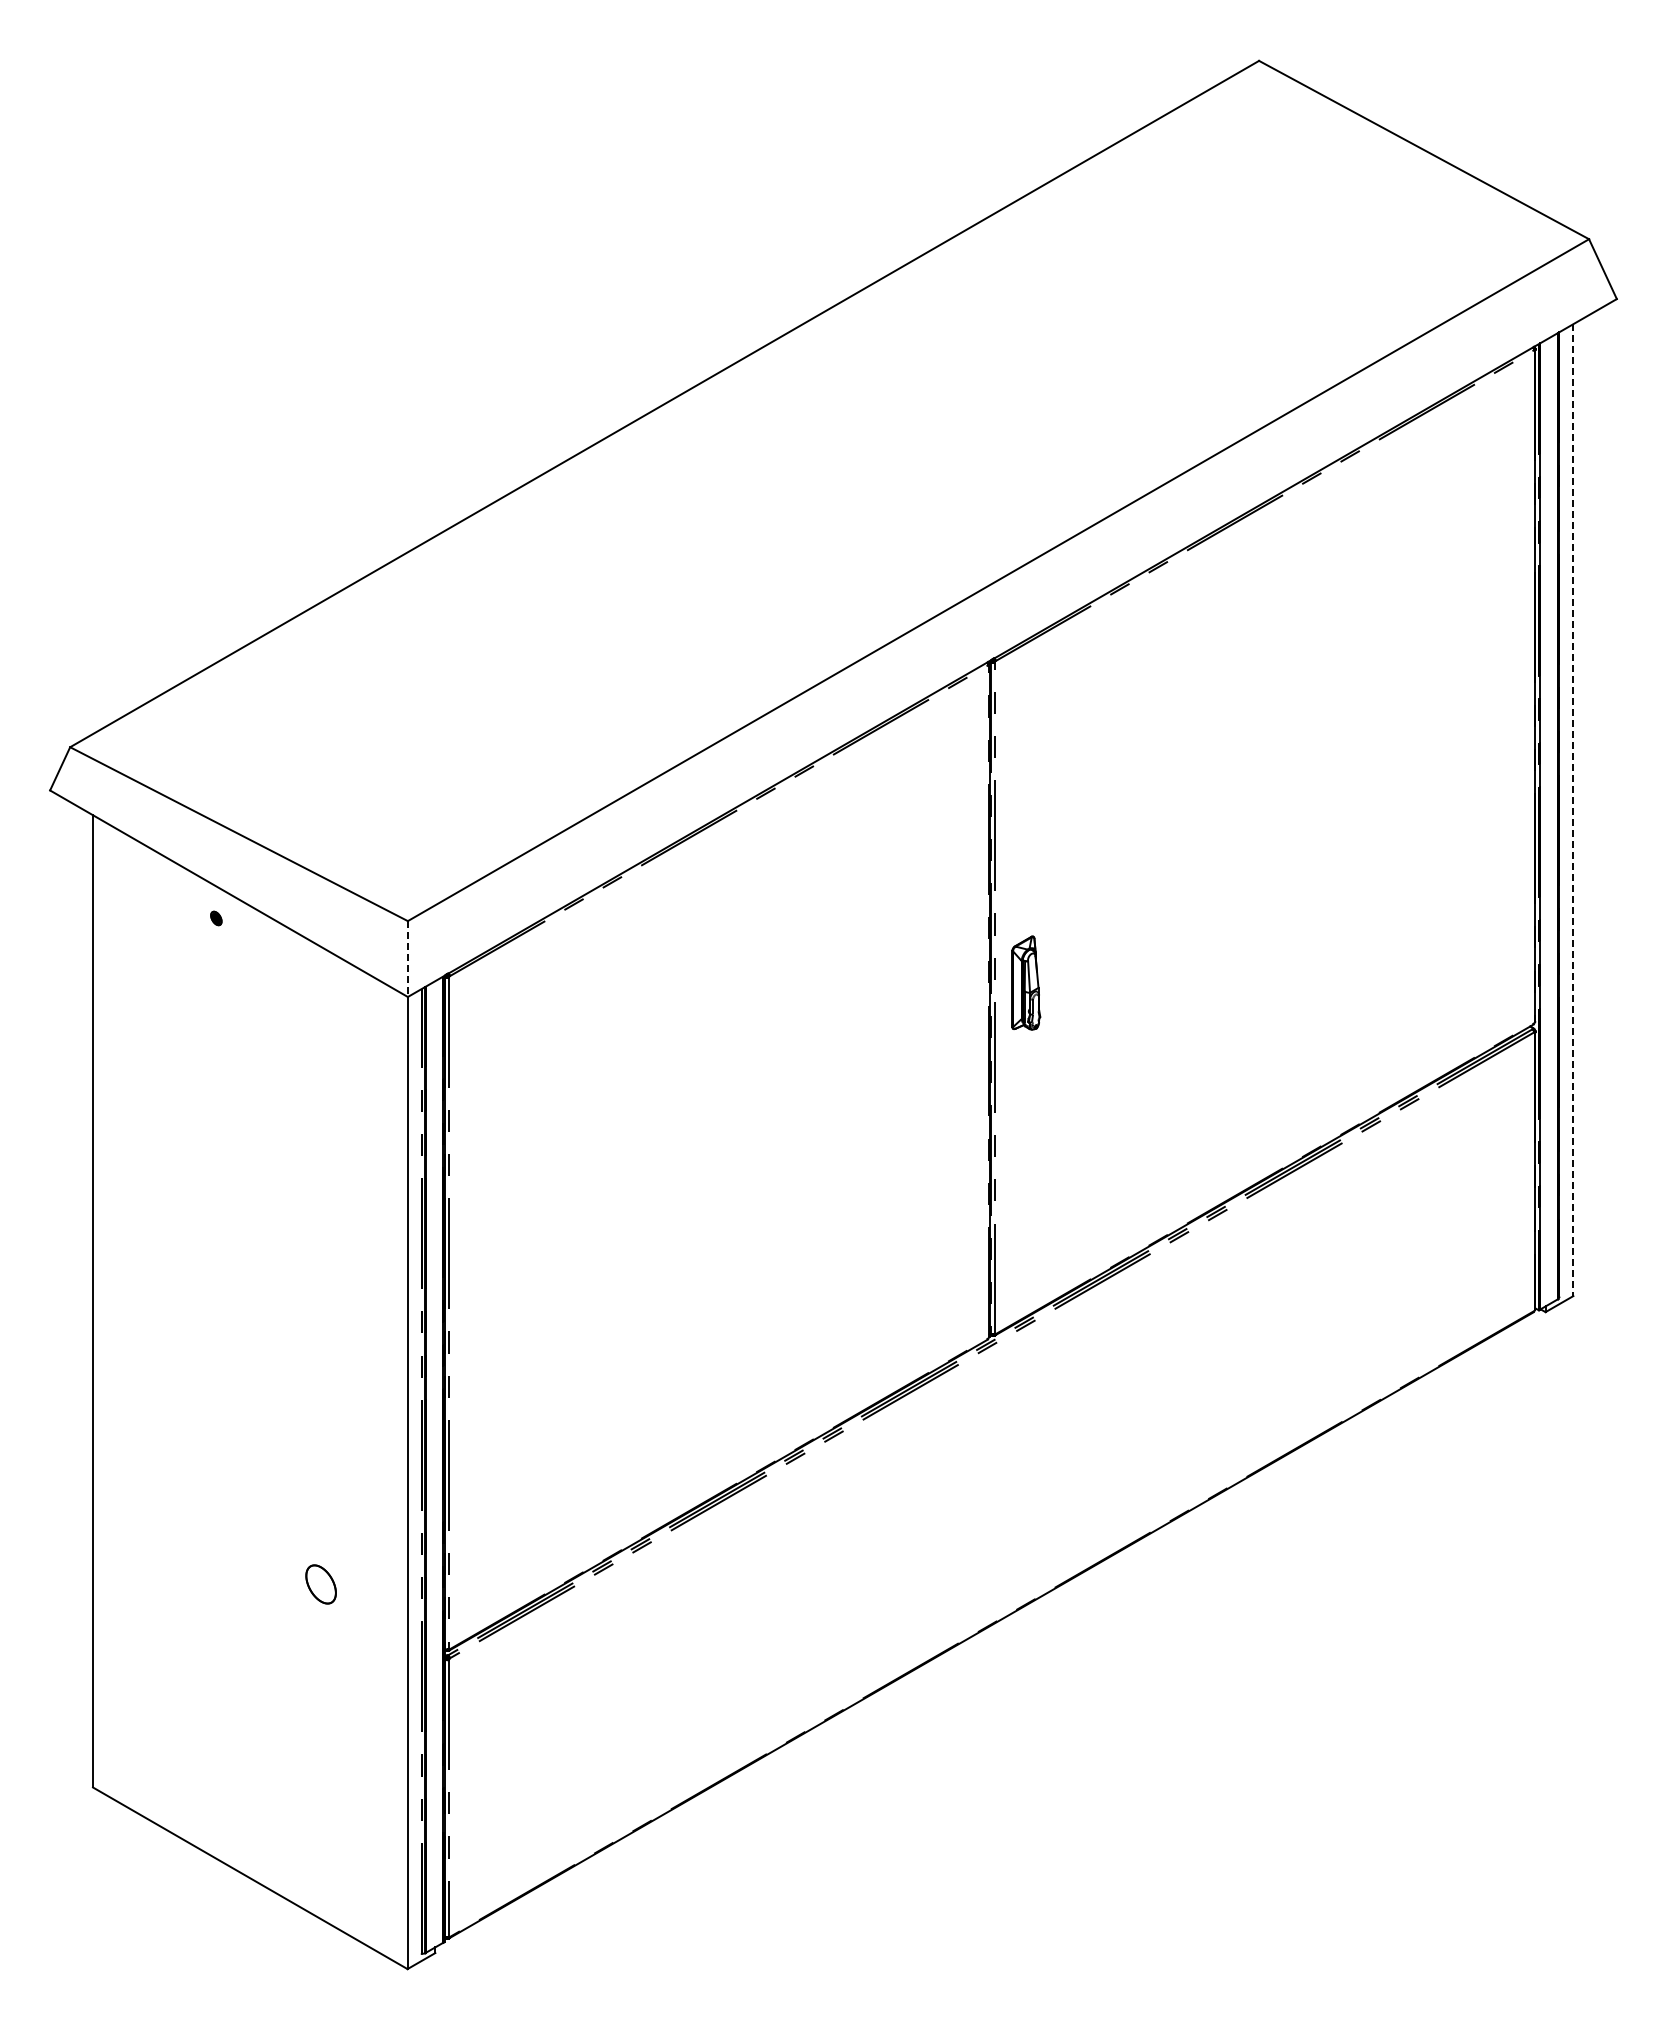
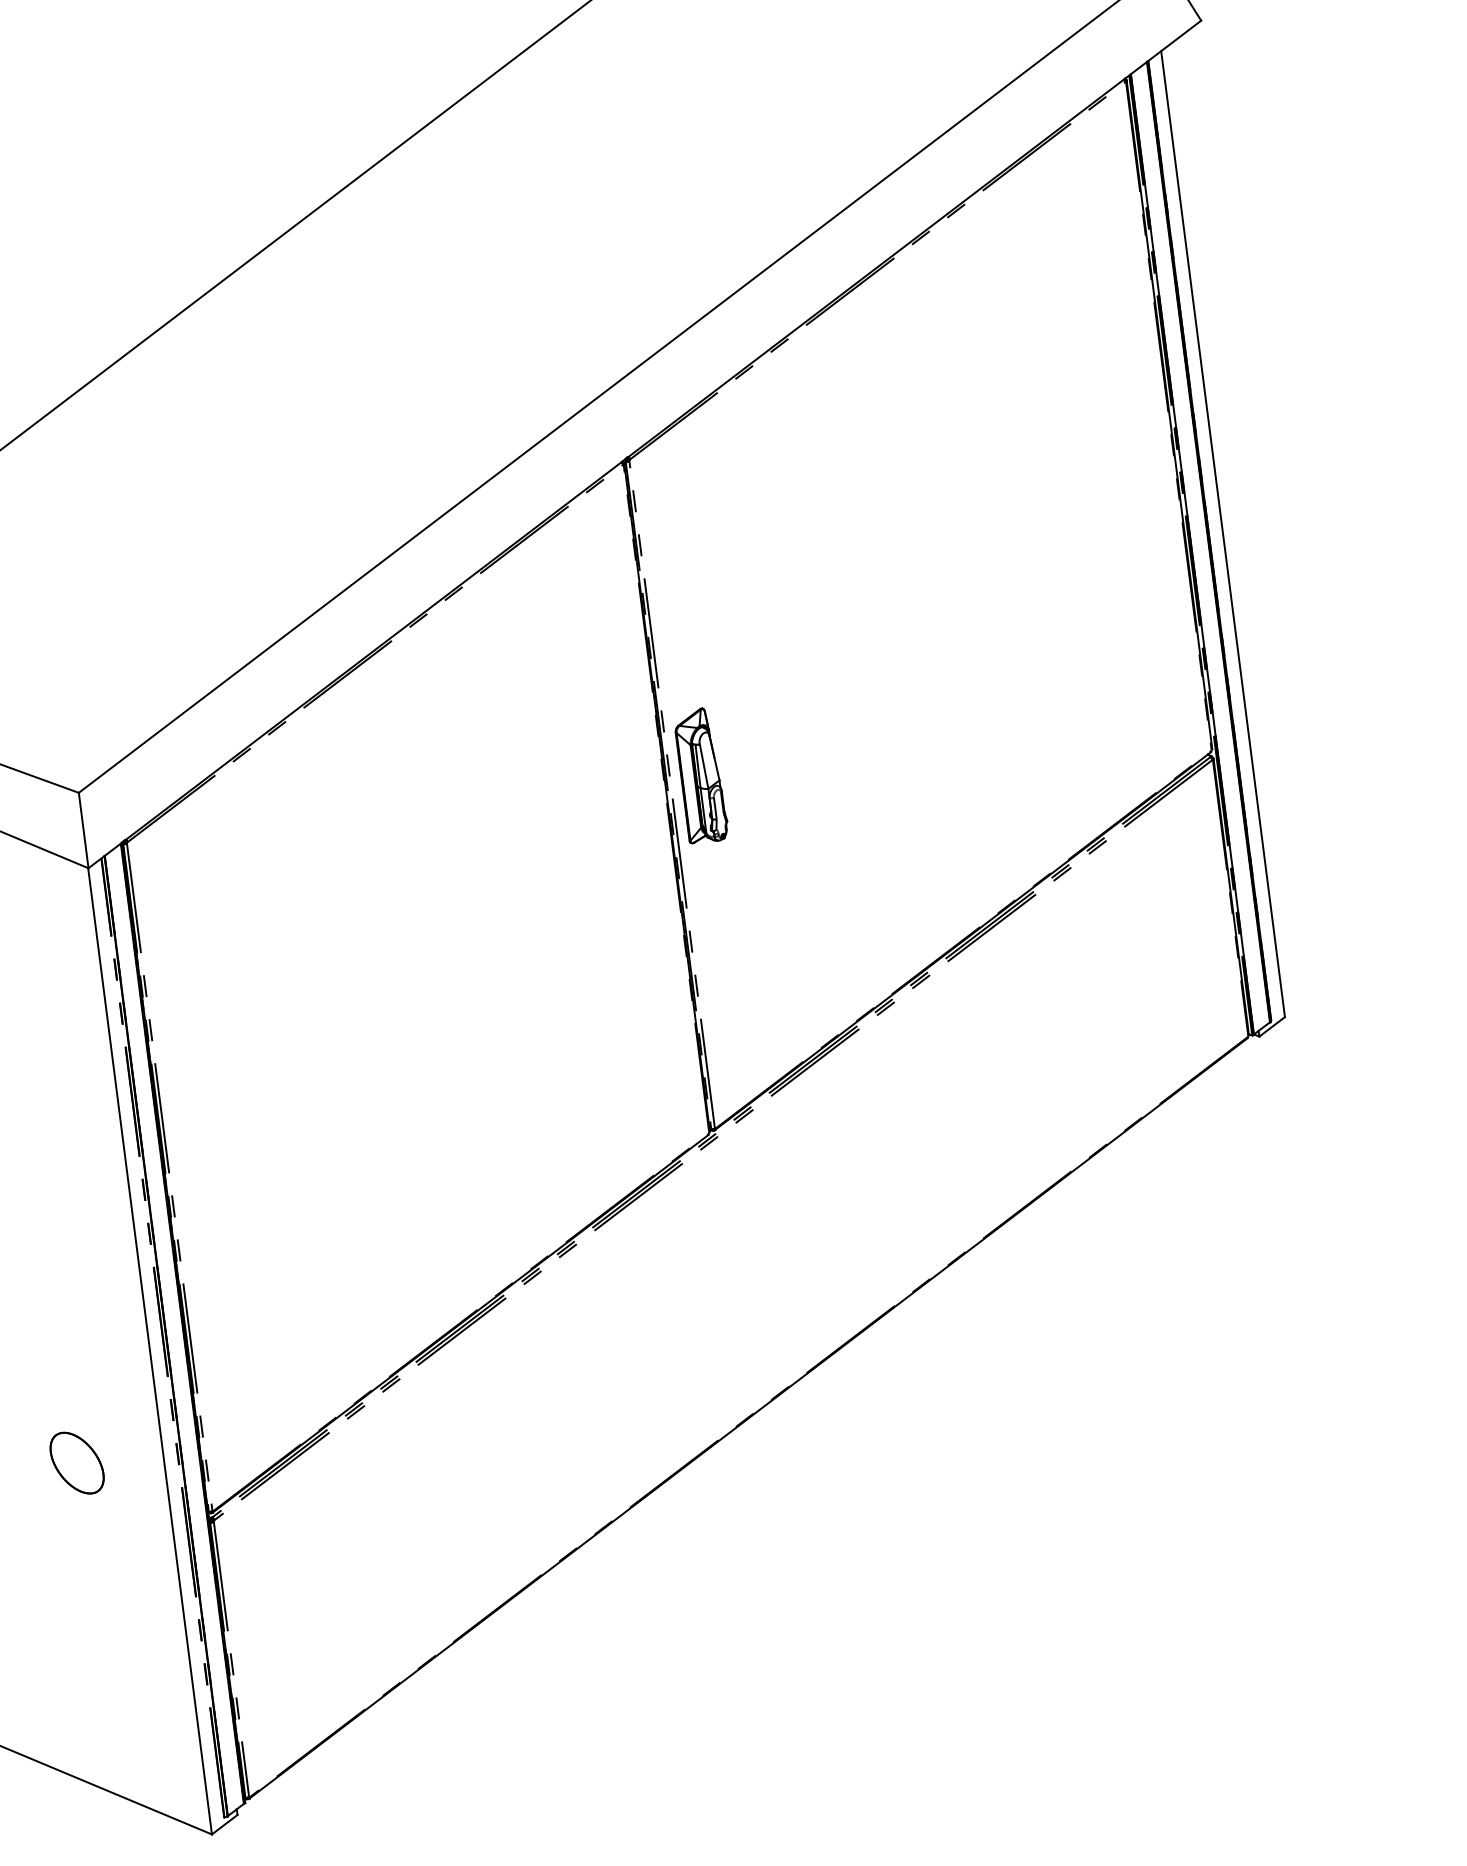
line: (1573, 810) -> (1223, 534), dashed -> solid
line: (407, 959) -> (83, 831), dashed -> solid
part: (1026, 982) -> (701, 775), size x1.43
part: (320, 1584) -> (76, 1463), size x1.67

